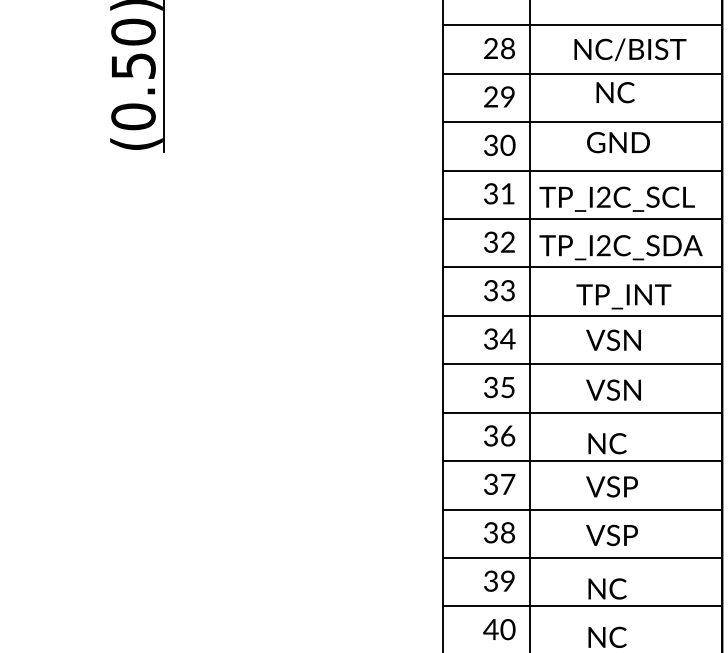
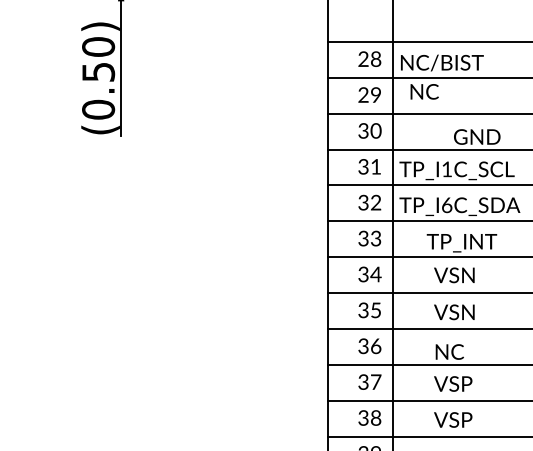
text: (630, 49) -> (442, 62), moved
text: (615, 92) -> (424, 91), moved
text: (618, 142) -> (477, 136), moved
text: (603, 196) -> (446, 168), TP_I2C_SCL -> TP_I1C_SCL
text: (603, 245) -> (446, 205), TP_I2C_SDA -> TP_I6C_SDA

